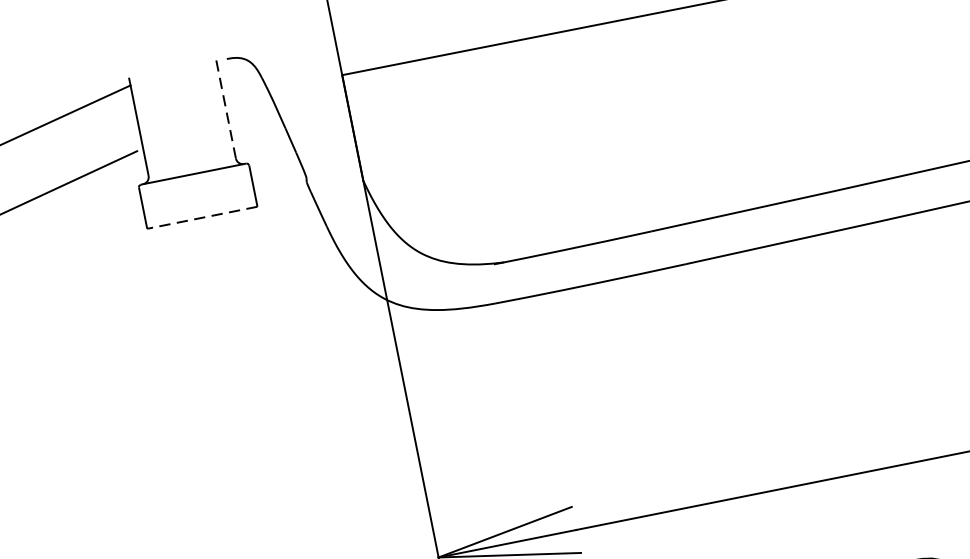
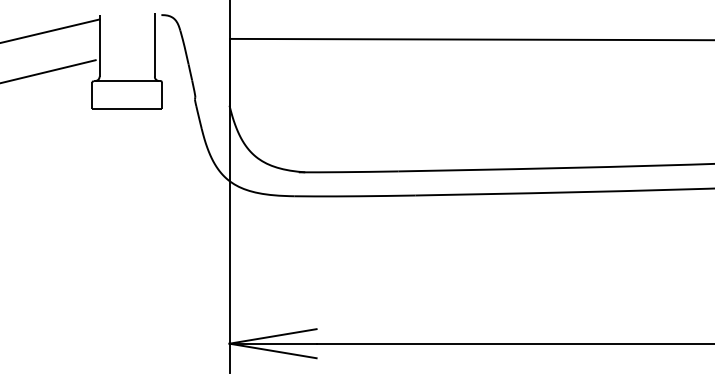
line: (225, 107) -> (154, 44), dashed -> solid
line: (202, 217) -> (127, 108), dashed -> solid

